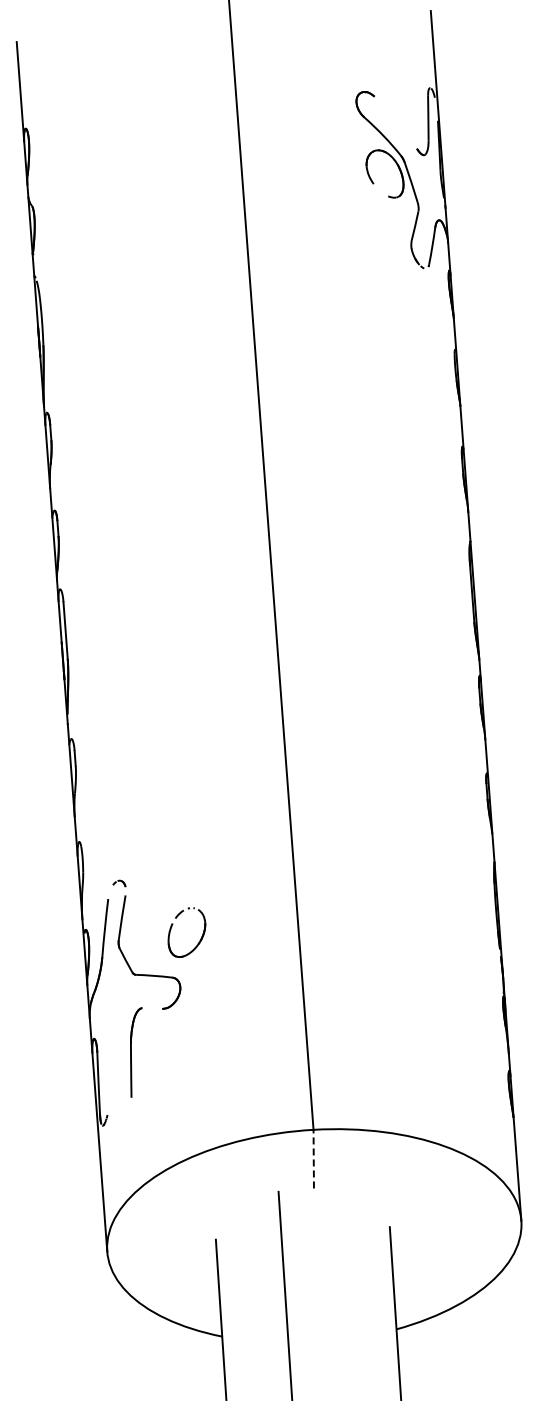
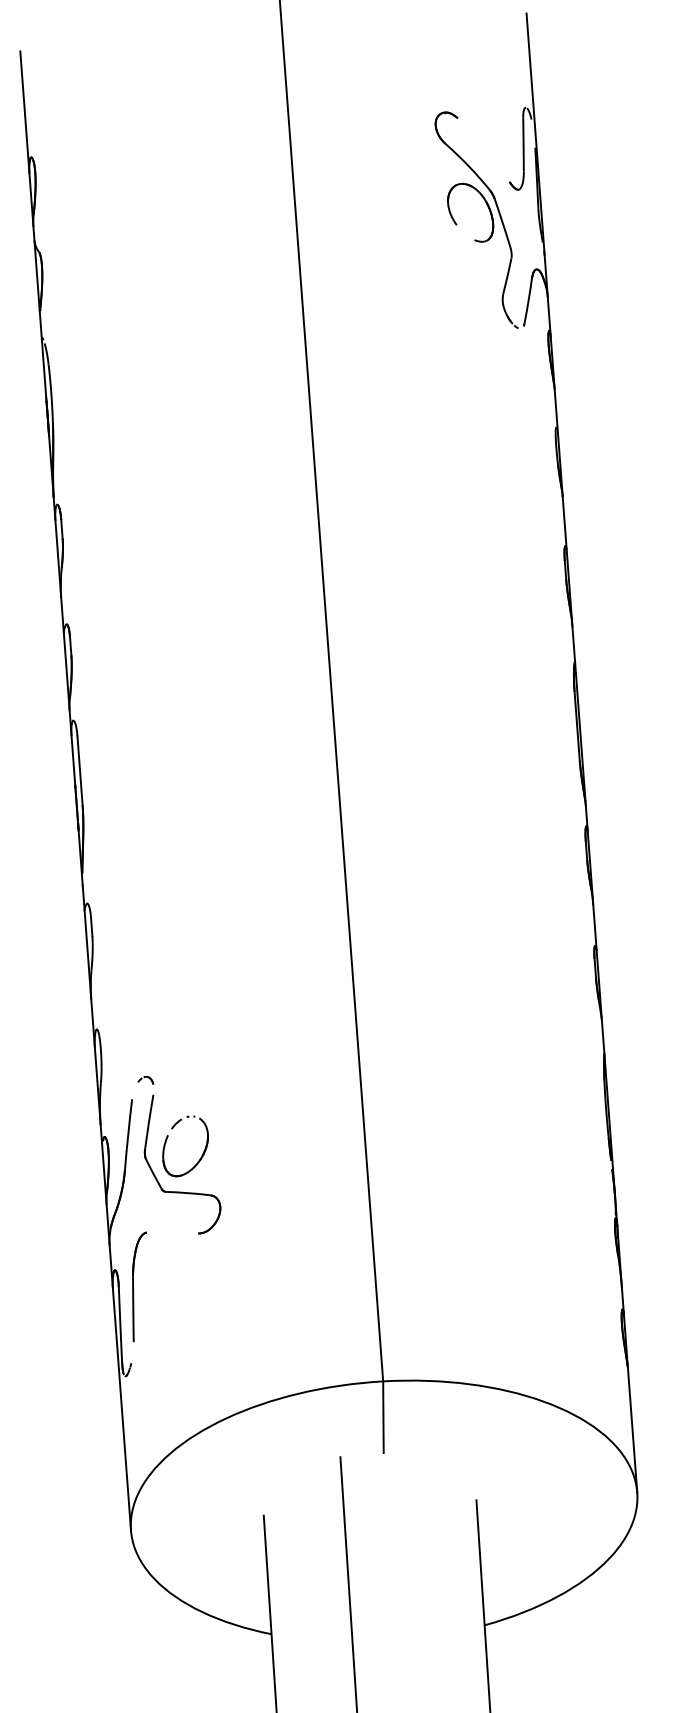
part: (172, 926) -> (167, 1138), moved
part: (136, 1052) -> (139, 1286), moved
line: (313, 1158) -> (383, 1416), dashed -> solid

